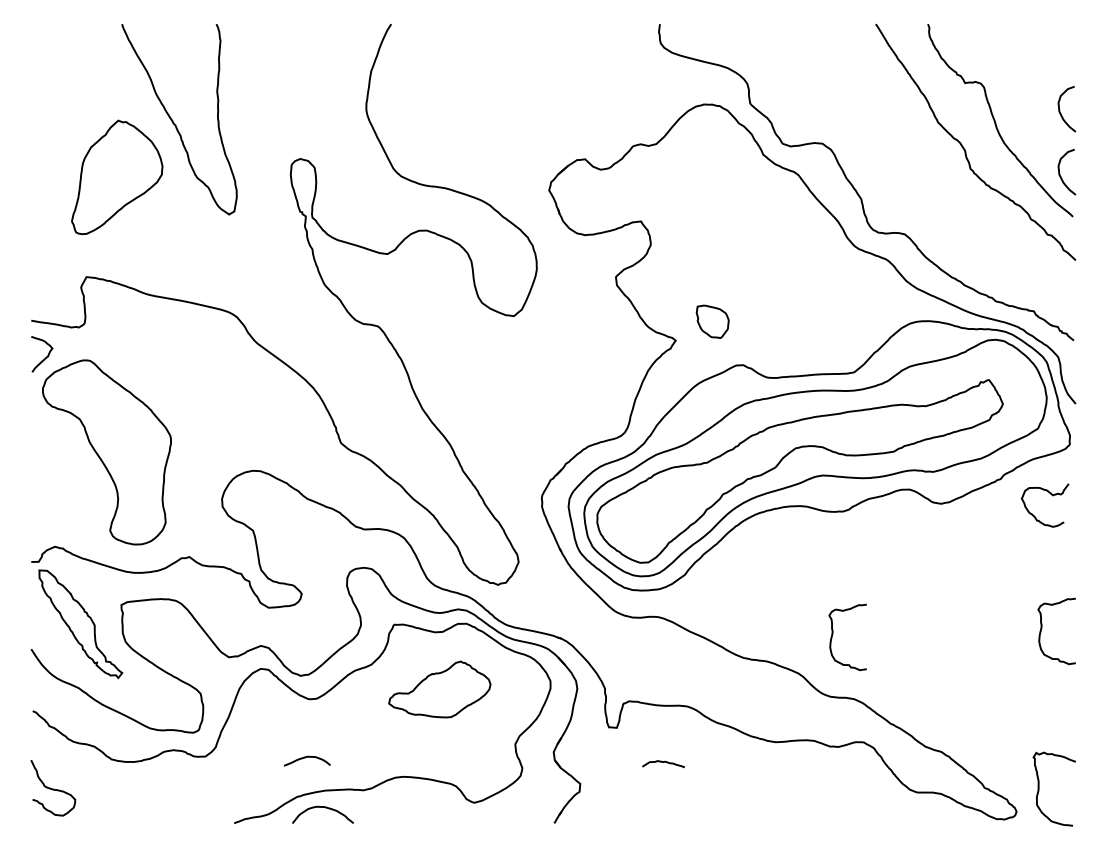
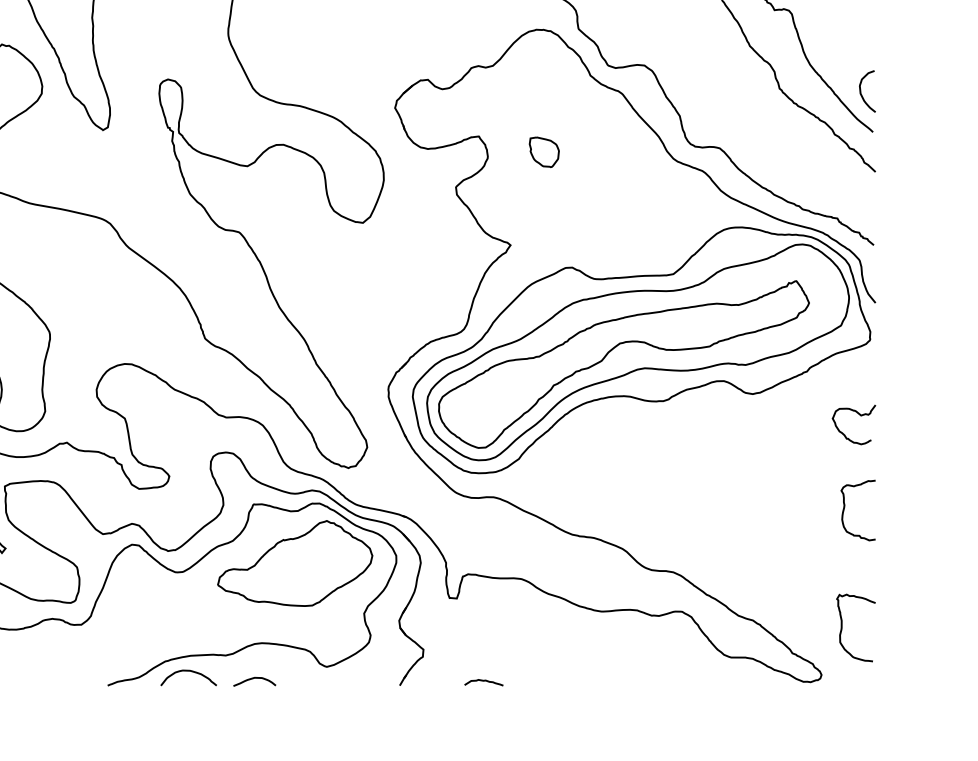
curve: (1060, 109) -> (861, 34), removed
part: (712, 321) -> (544, 152), moved
curve: (1052, 496) -> (860, 416), moved
curve: (833, 634) -> (654, 513), removed
part: (439, 689) -> (295, 563), size x1.67
curve: (305, 758) -> (253, 679), moved
curve: (663, 762) -> (483, 681), moved
curve: (1039, 788) -> (842, 627), moved

